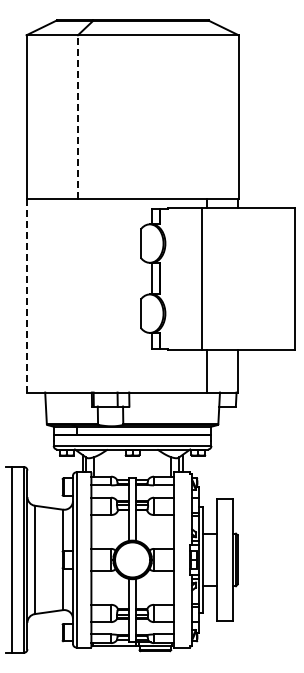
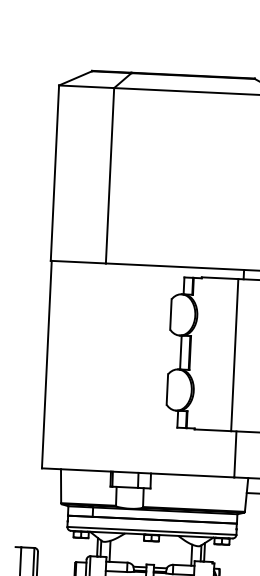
line: (77, 117) -> (109, 176), dashed -> solid
line: (27, 295) -> (46, 364), dashed -> solid

